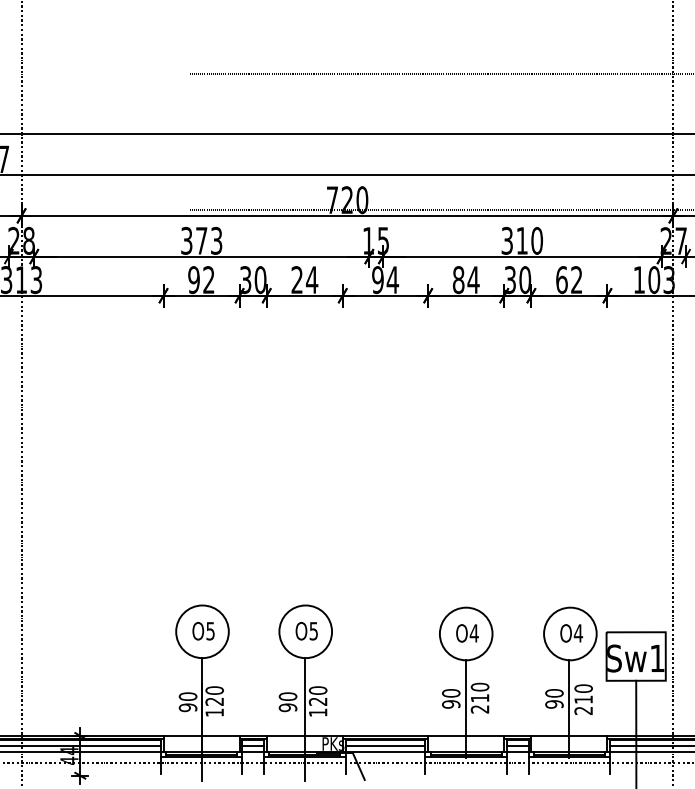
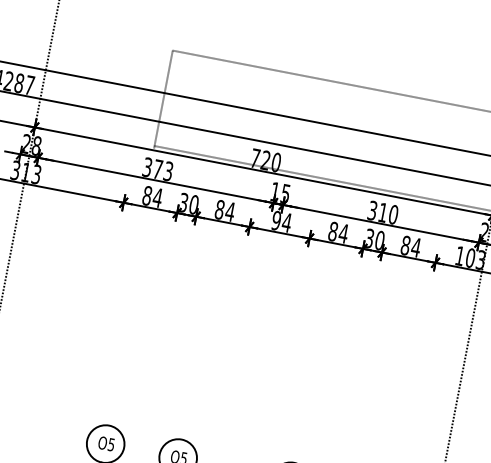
line: (190, 143) -> (163, 99), added
text: (569, 279) -> (411, 246), 62 -> 84
text: (201, 280) -> (152, 197), 92 -> 84
text: (297, 280) -> (219, 210), 24 -> 84

